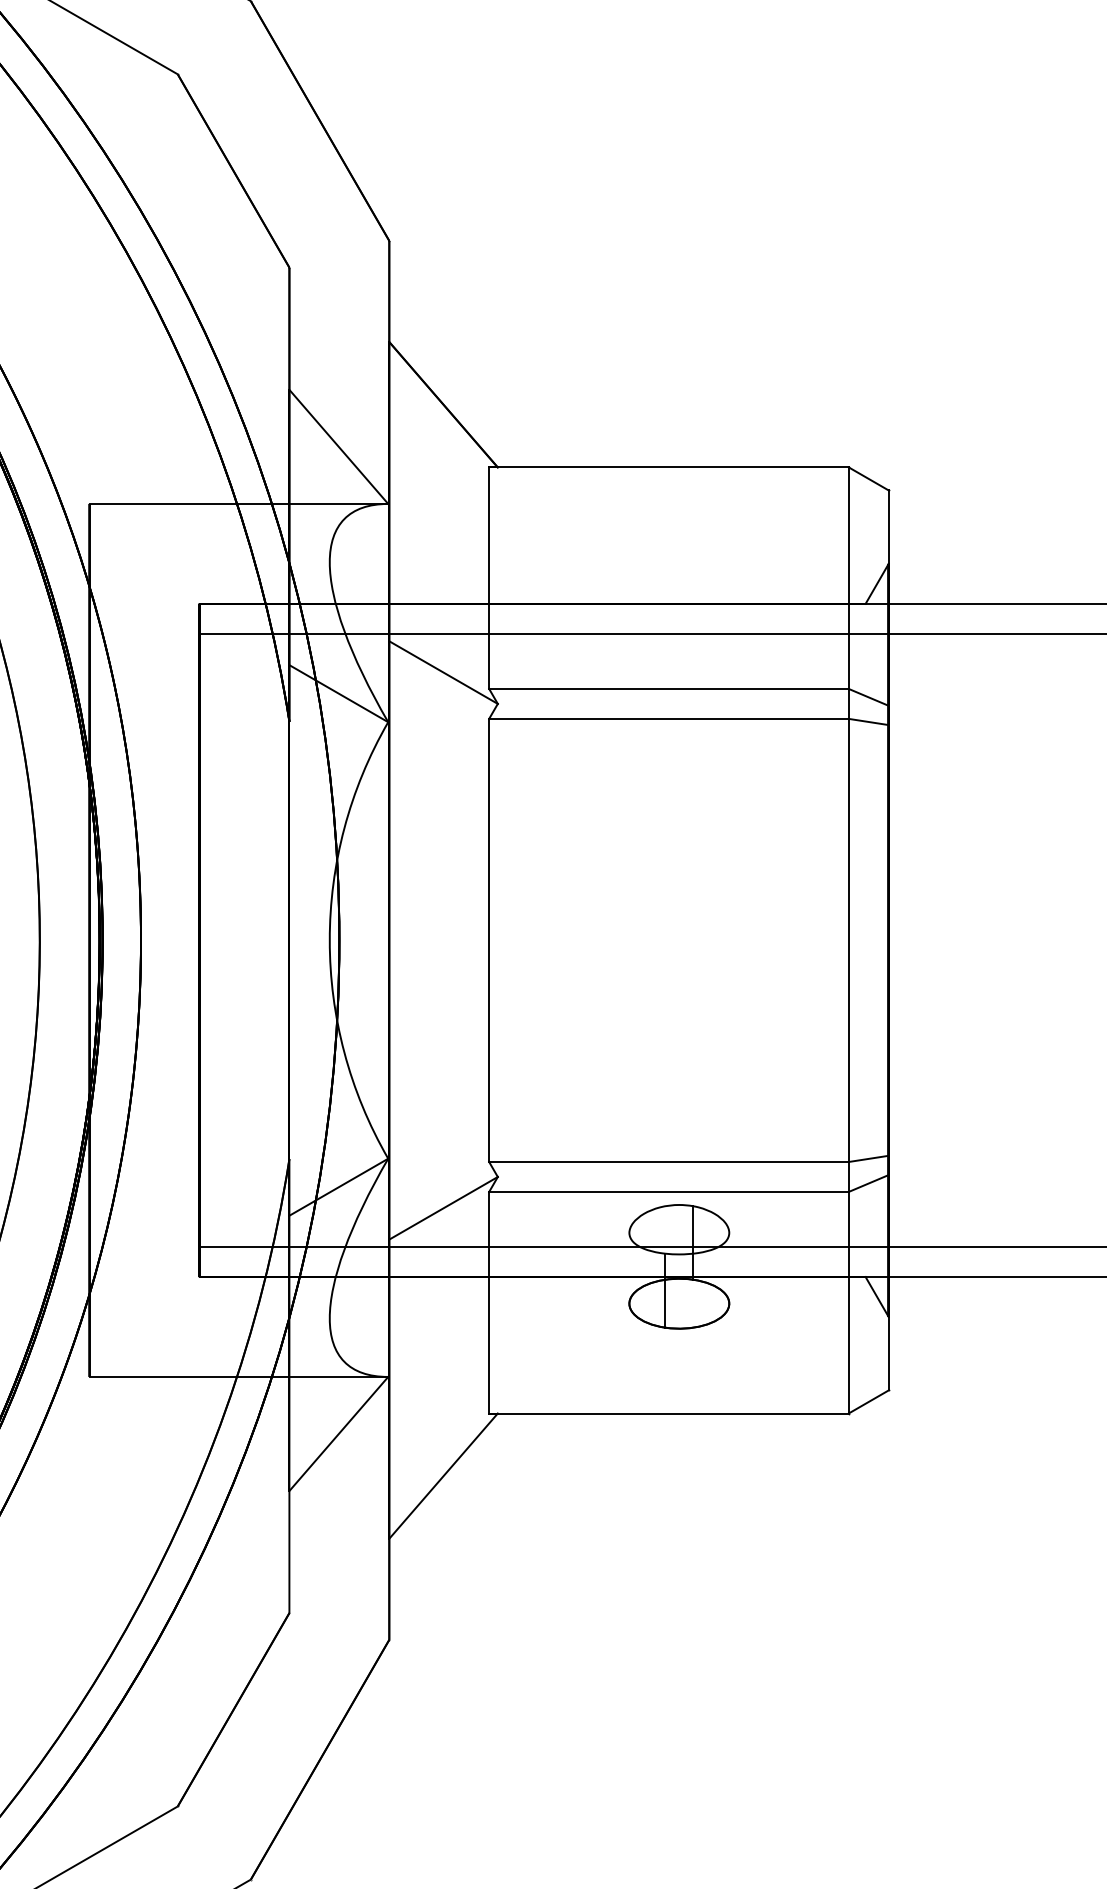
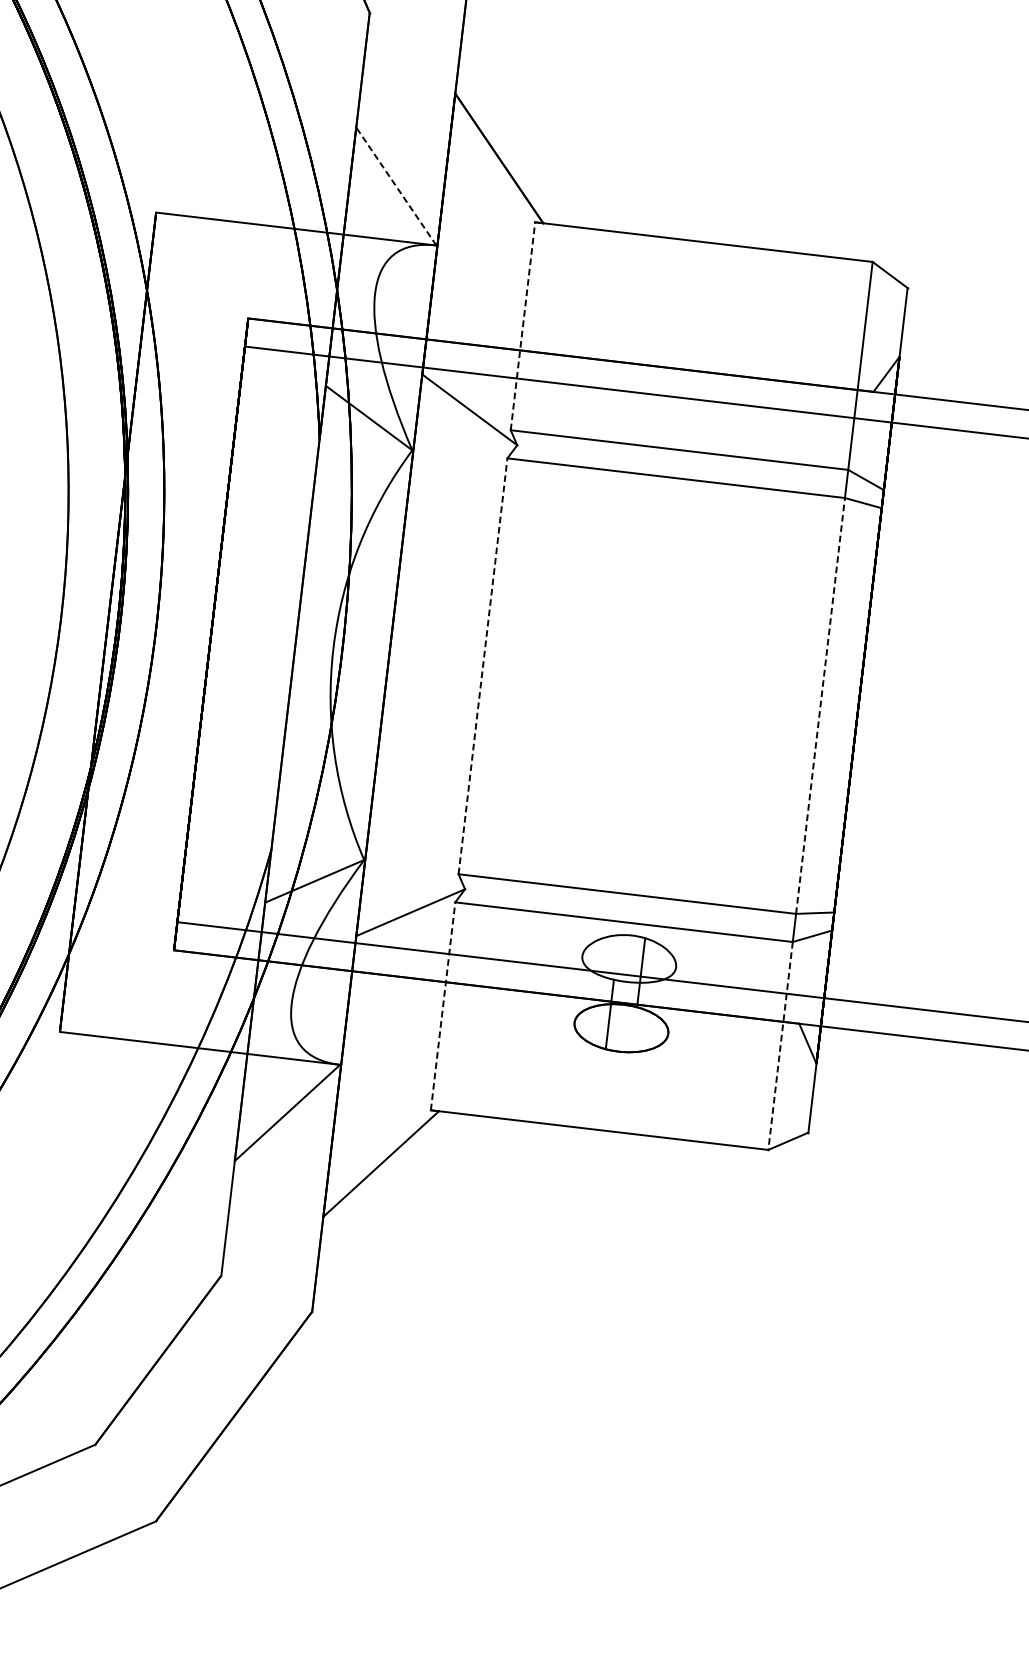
line: (338, 446) -> (396, 186), solid -> dashed
line: (489, 578) -> (523, 326), solid -> dashed
line: (489, 940) -> (483, 666), solid -> dashed
line: (848, 940) -> (820, 705), solid -> dashed
line: (489, 1302) -> (443, 1006), solid -> dashed
line: (848, 1302) -> (780, 1045), solid -> dashed

